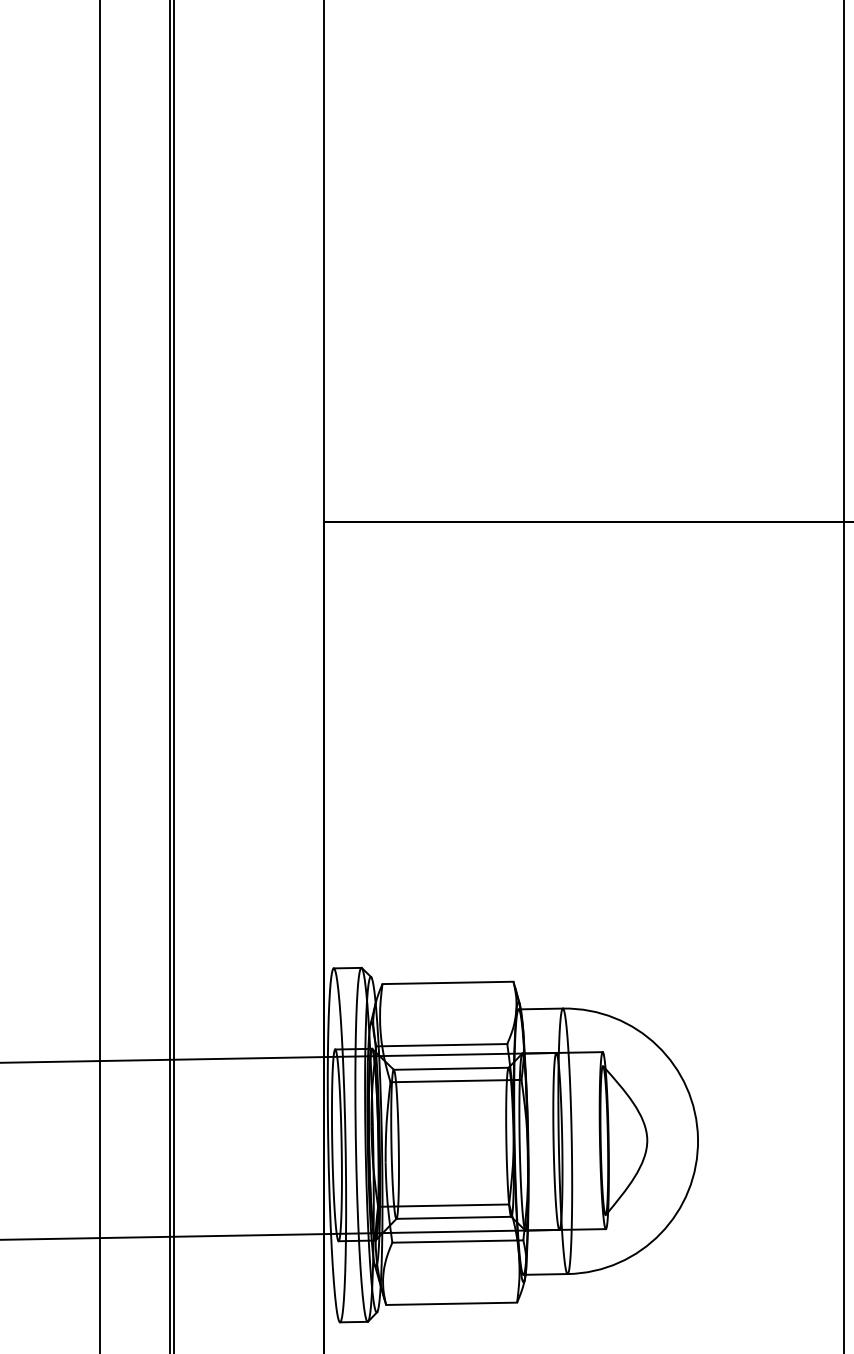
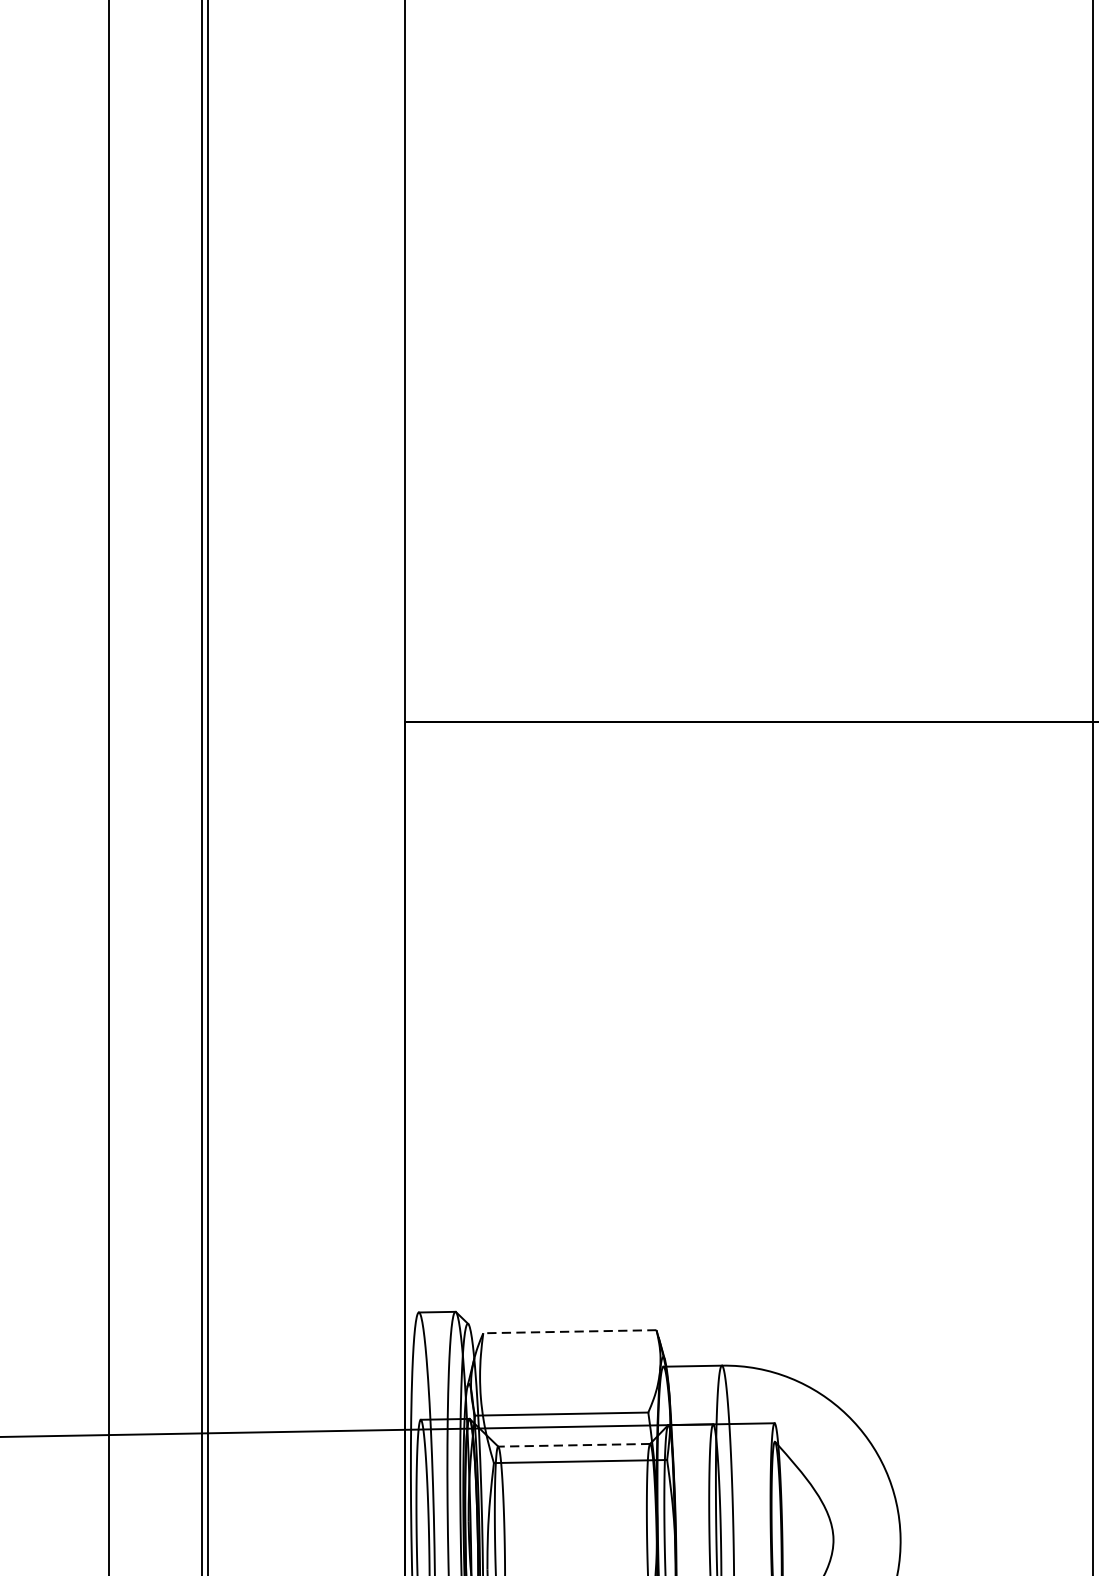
line: (447, 982) -> (569, 1331), solid -> dashed
line: (450, 1068) -> (573, 1444), solid -> dashed

